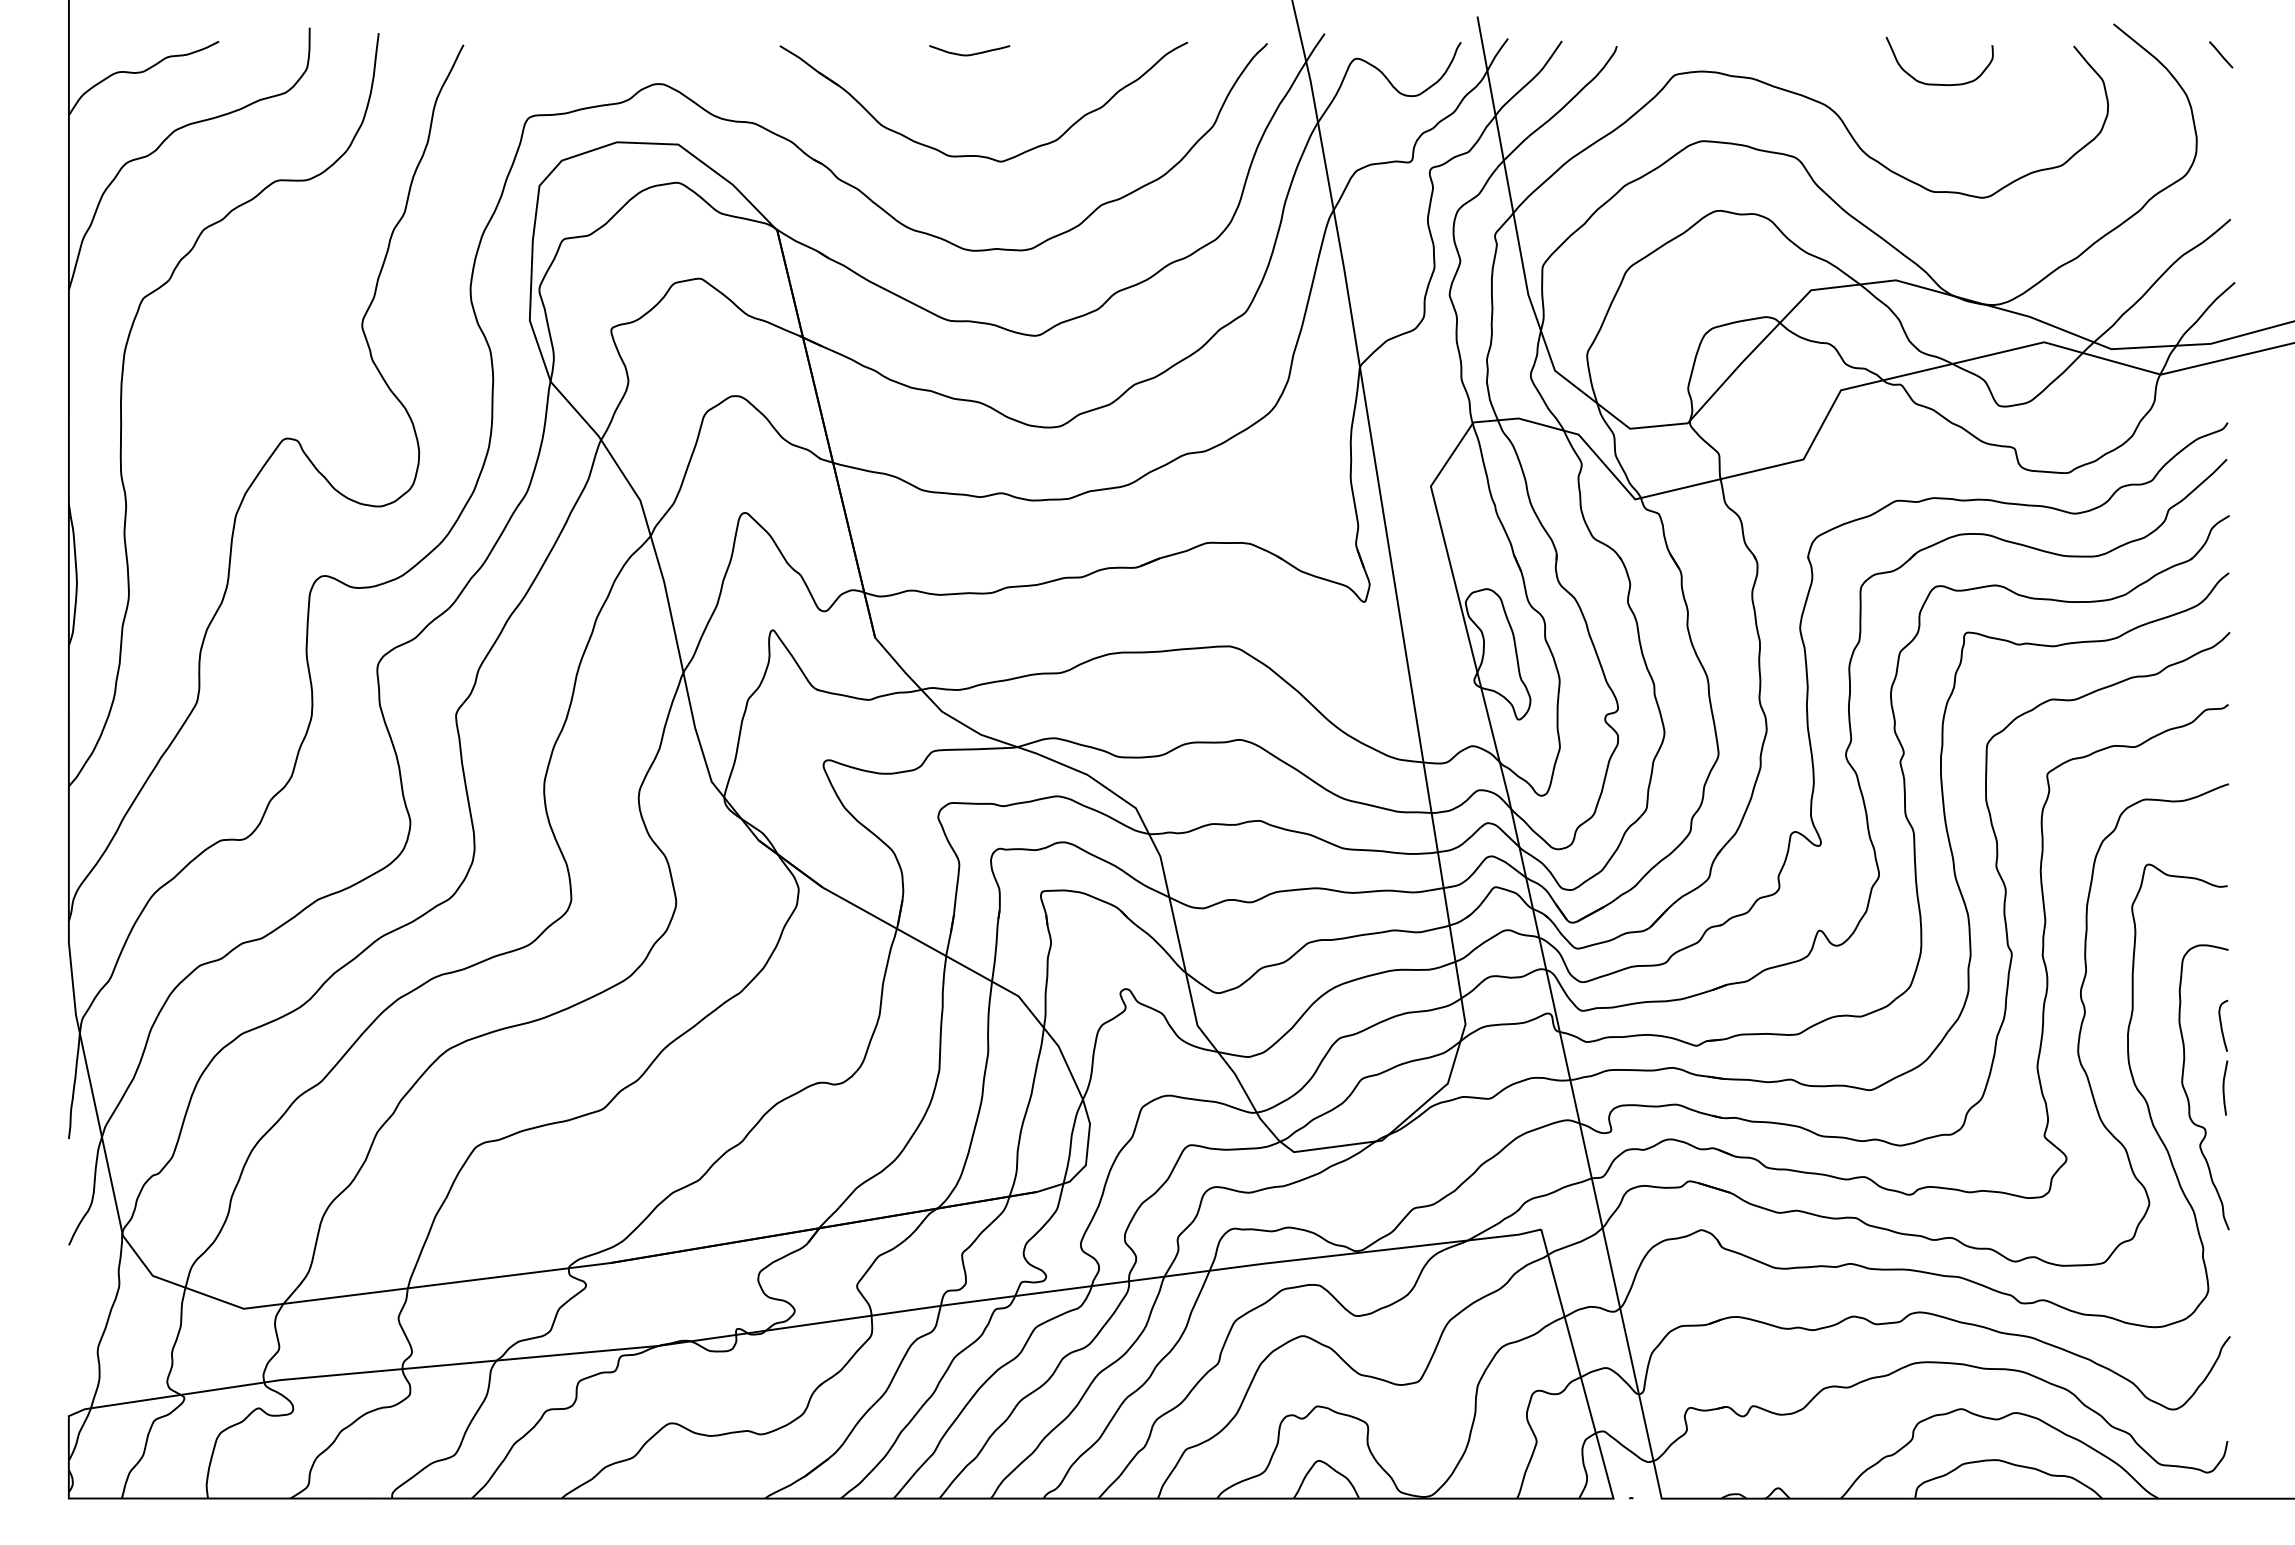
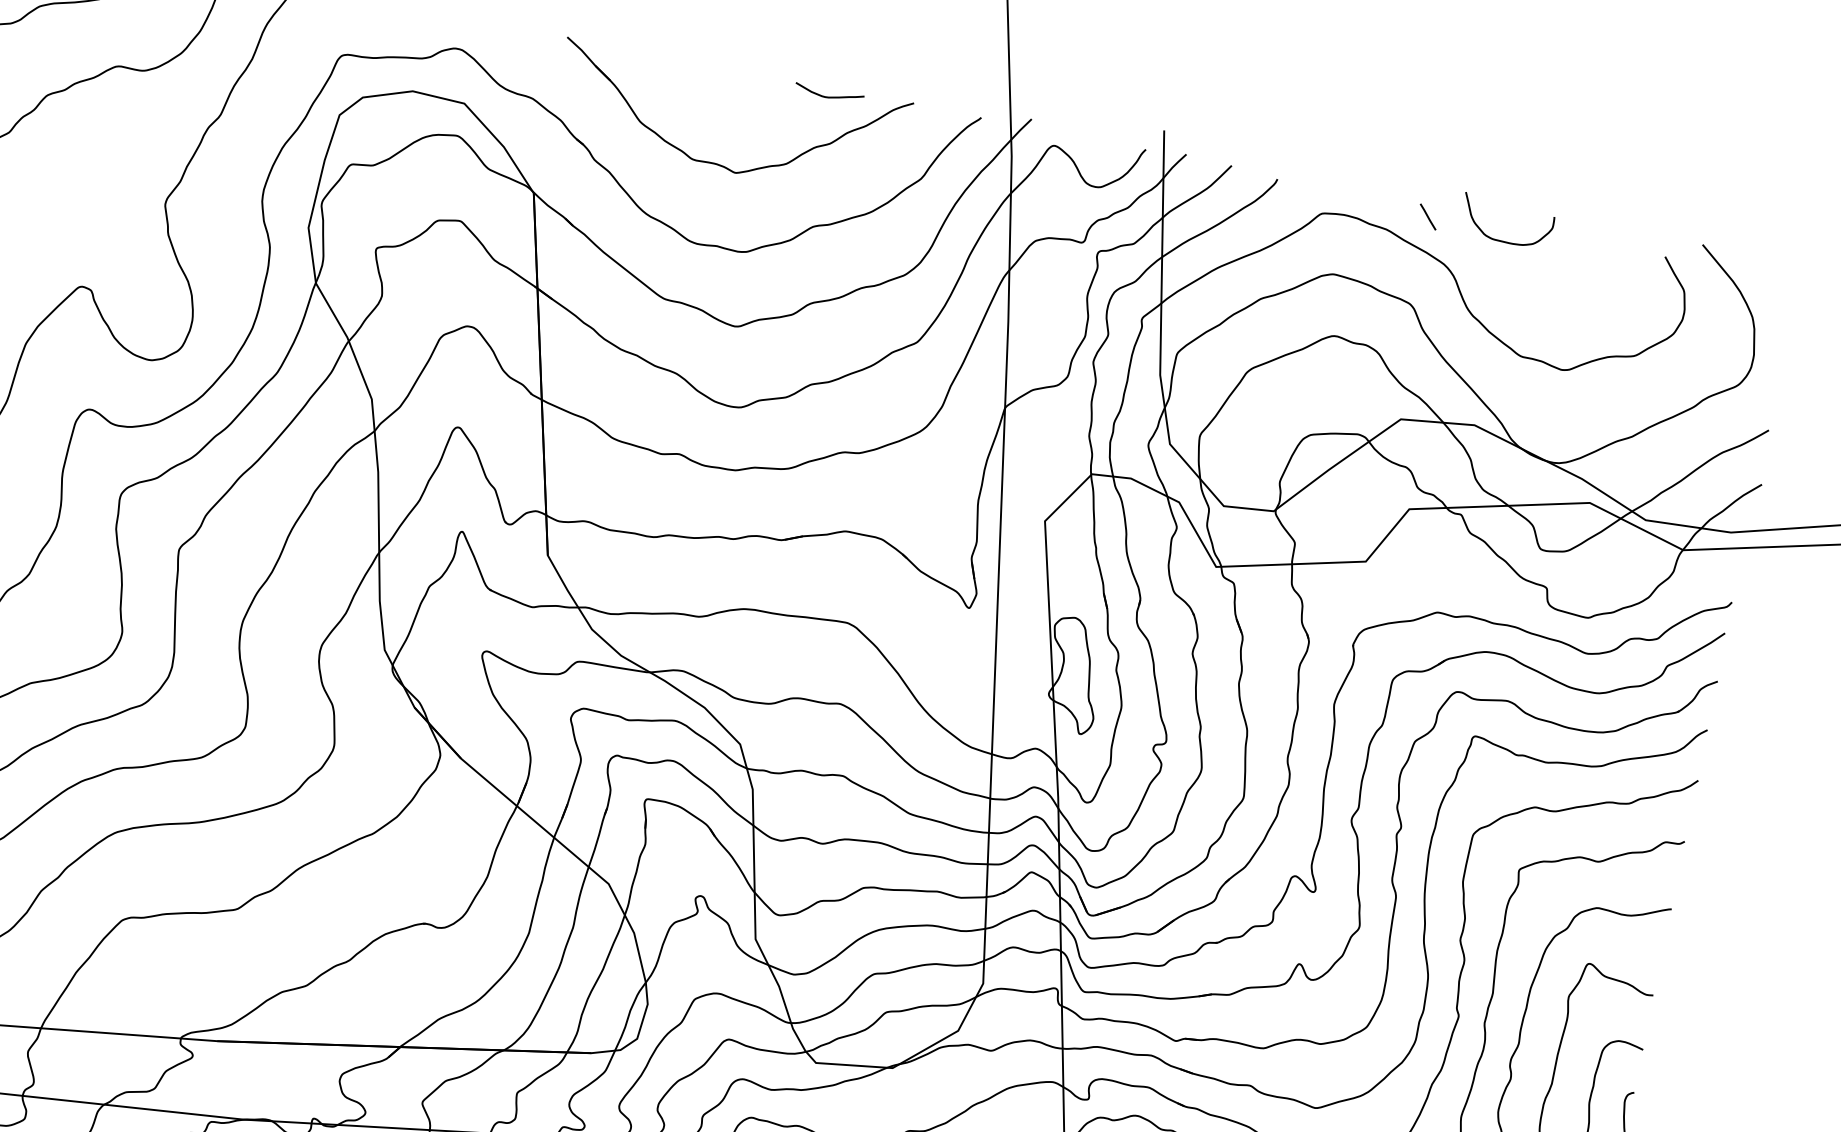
curve: (969, 54) -> (828, 96), moved
line: (2221, 54) -> (1428, 216), moved
curve: (1938, 83) -> (1502, 240), moved

